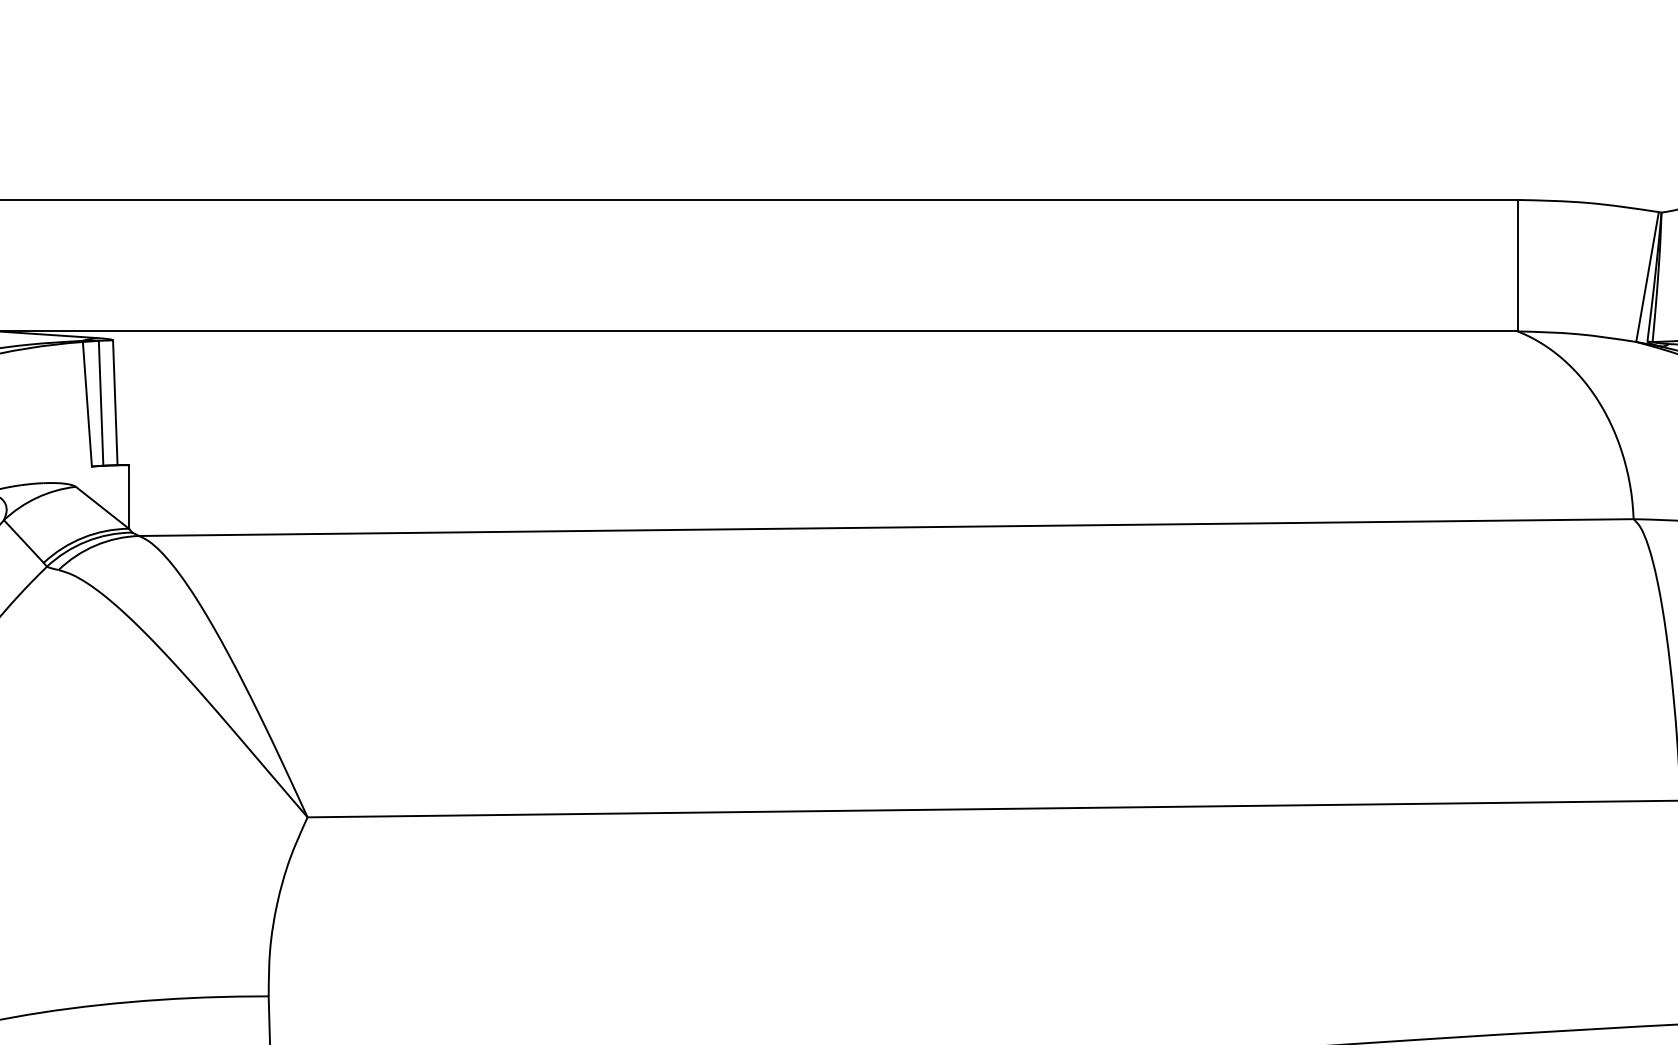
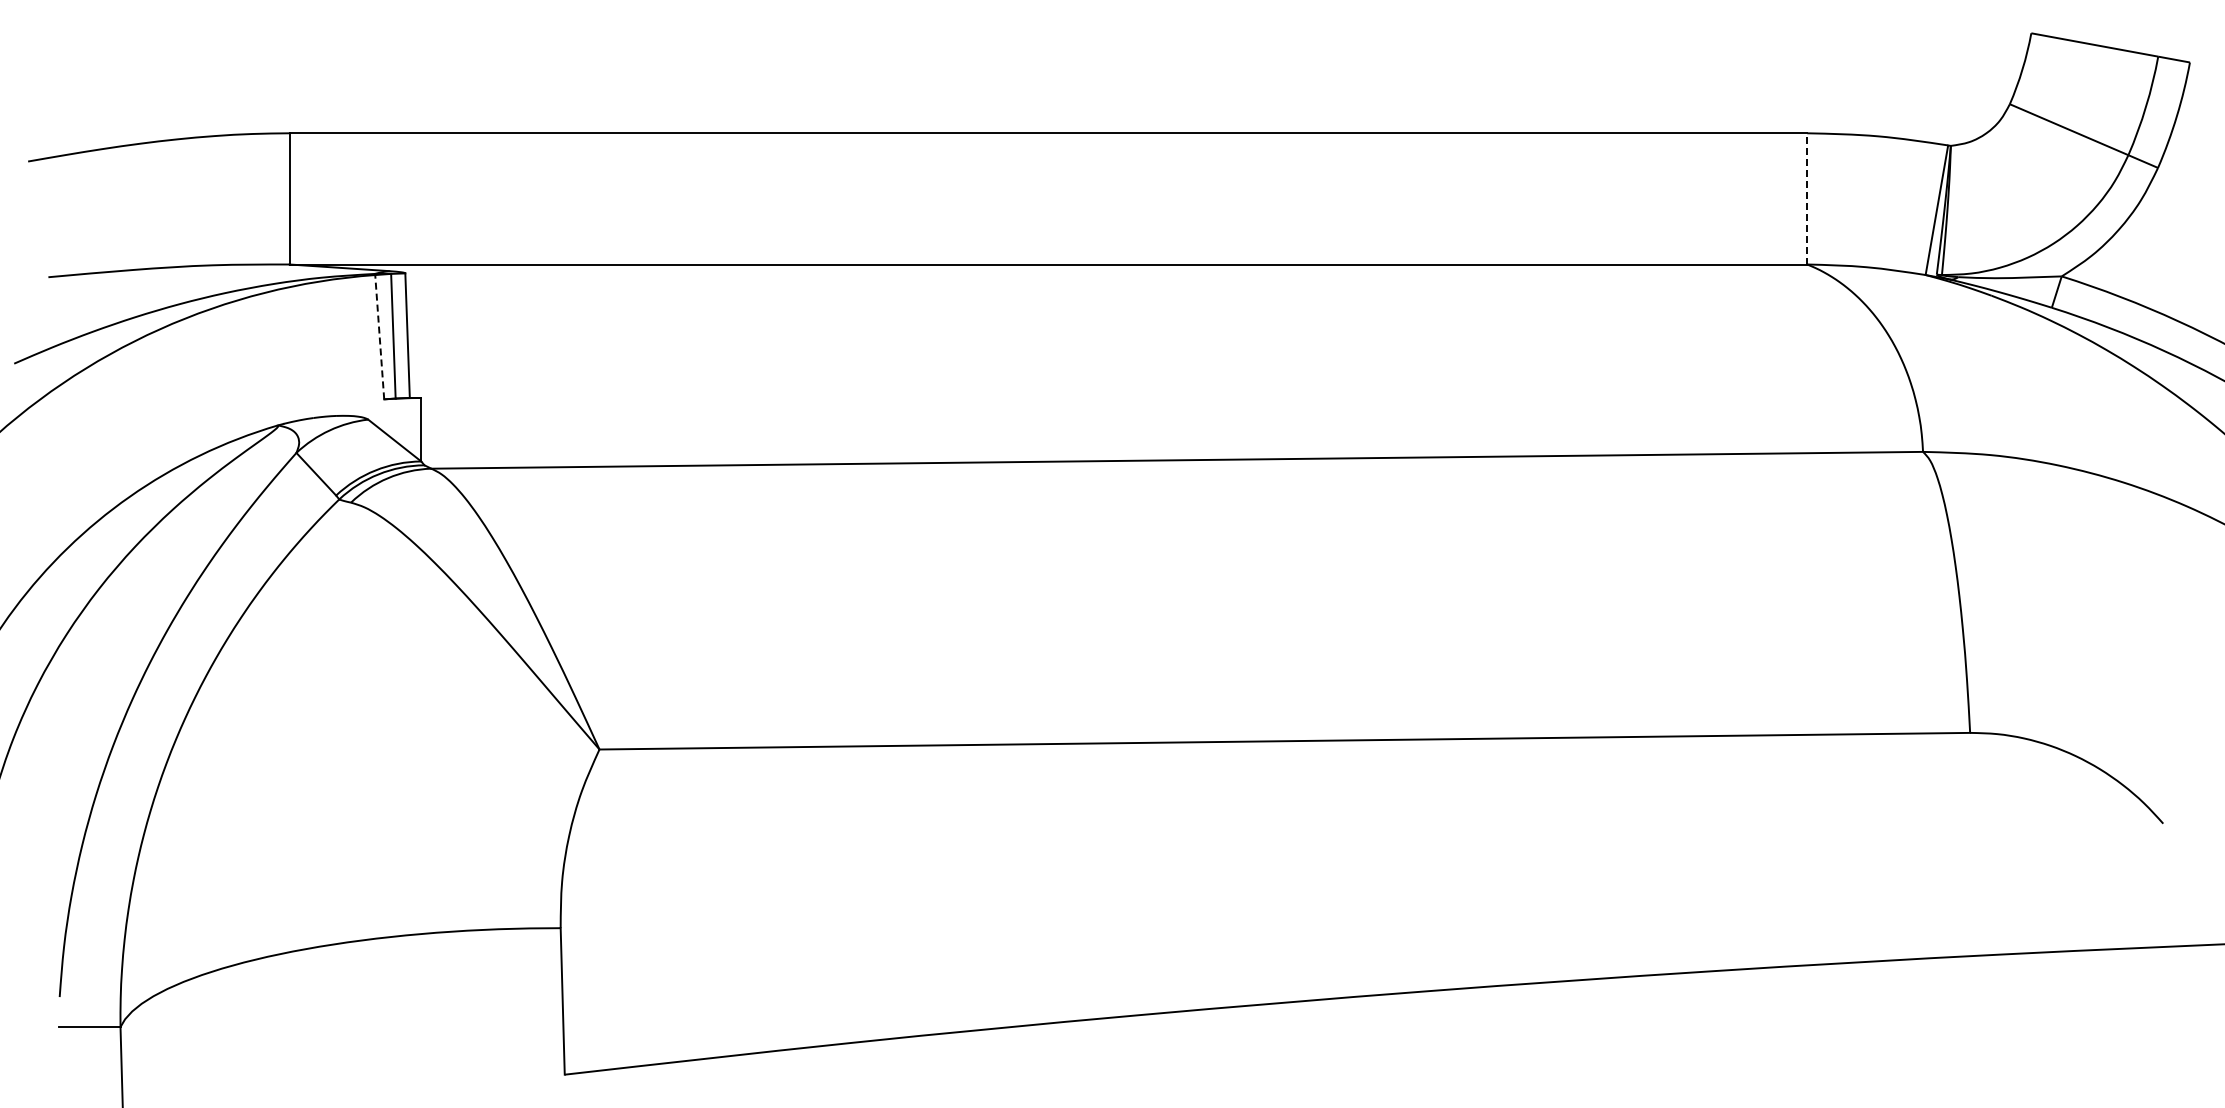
line: (1517, 265) -> (1807, 198), solid -> dashed
line: (87, 403) -> (379, 336), solid -> dashed

